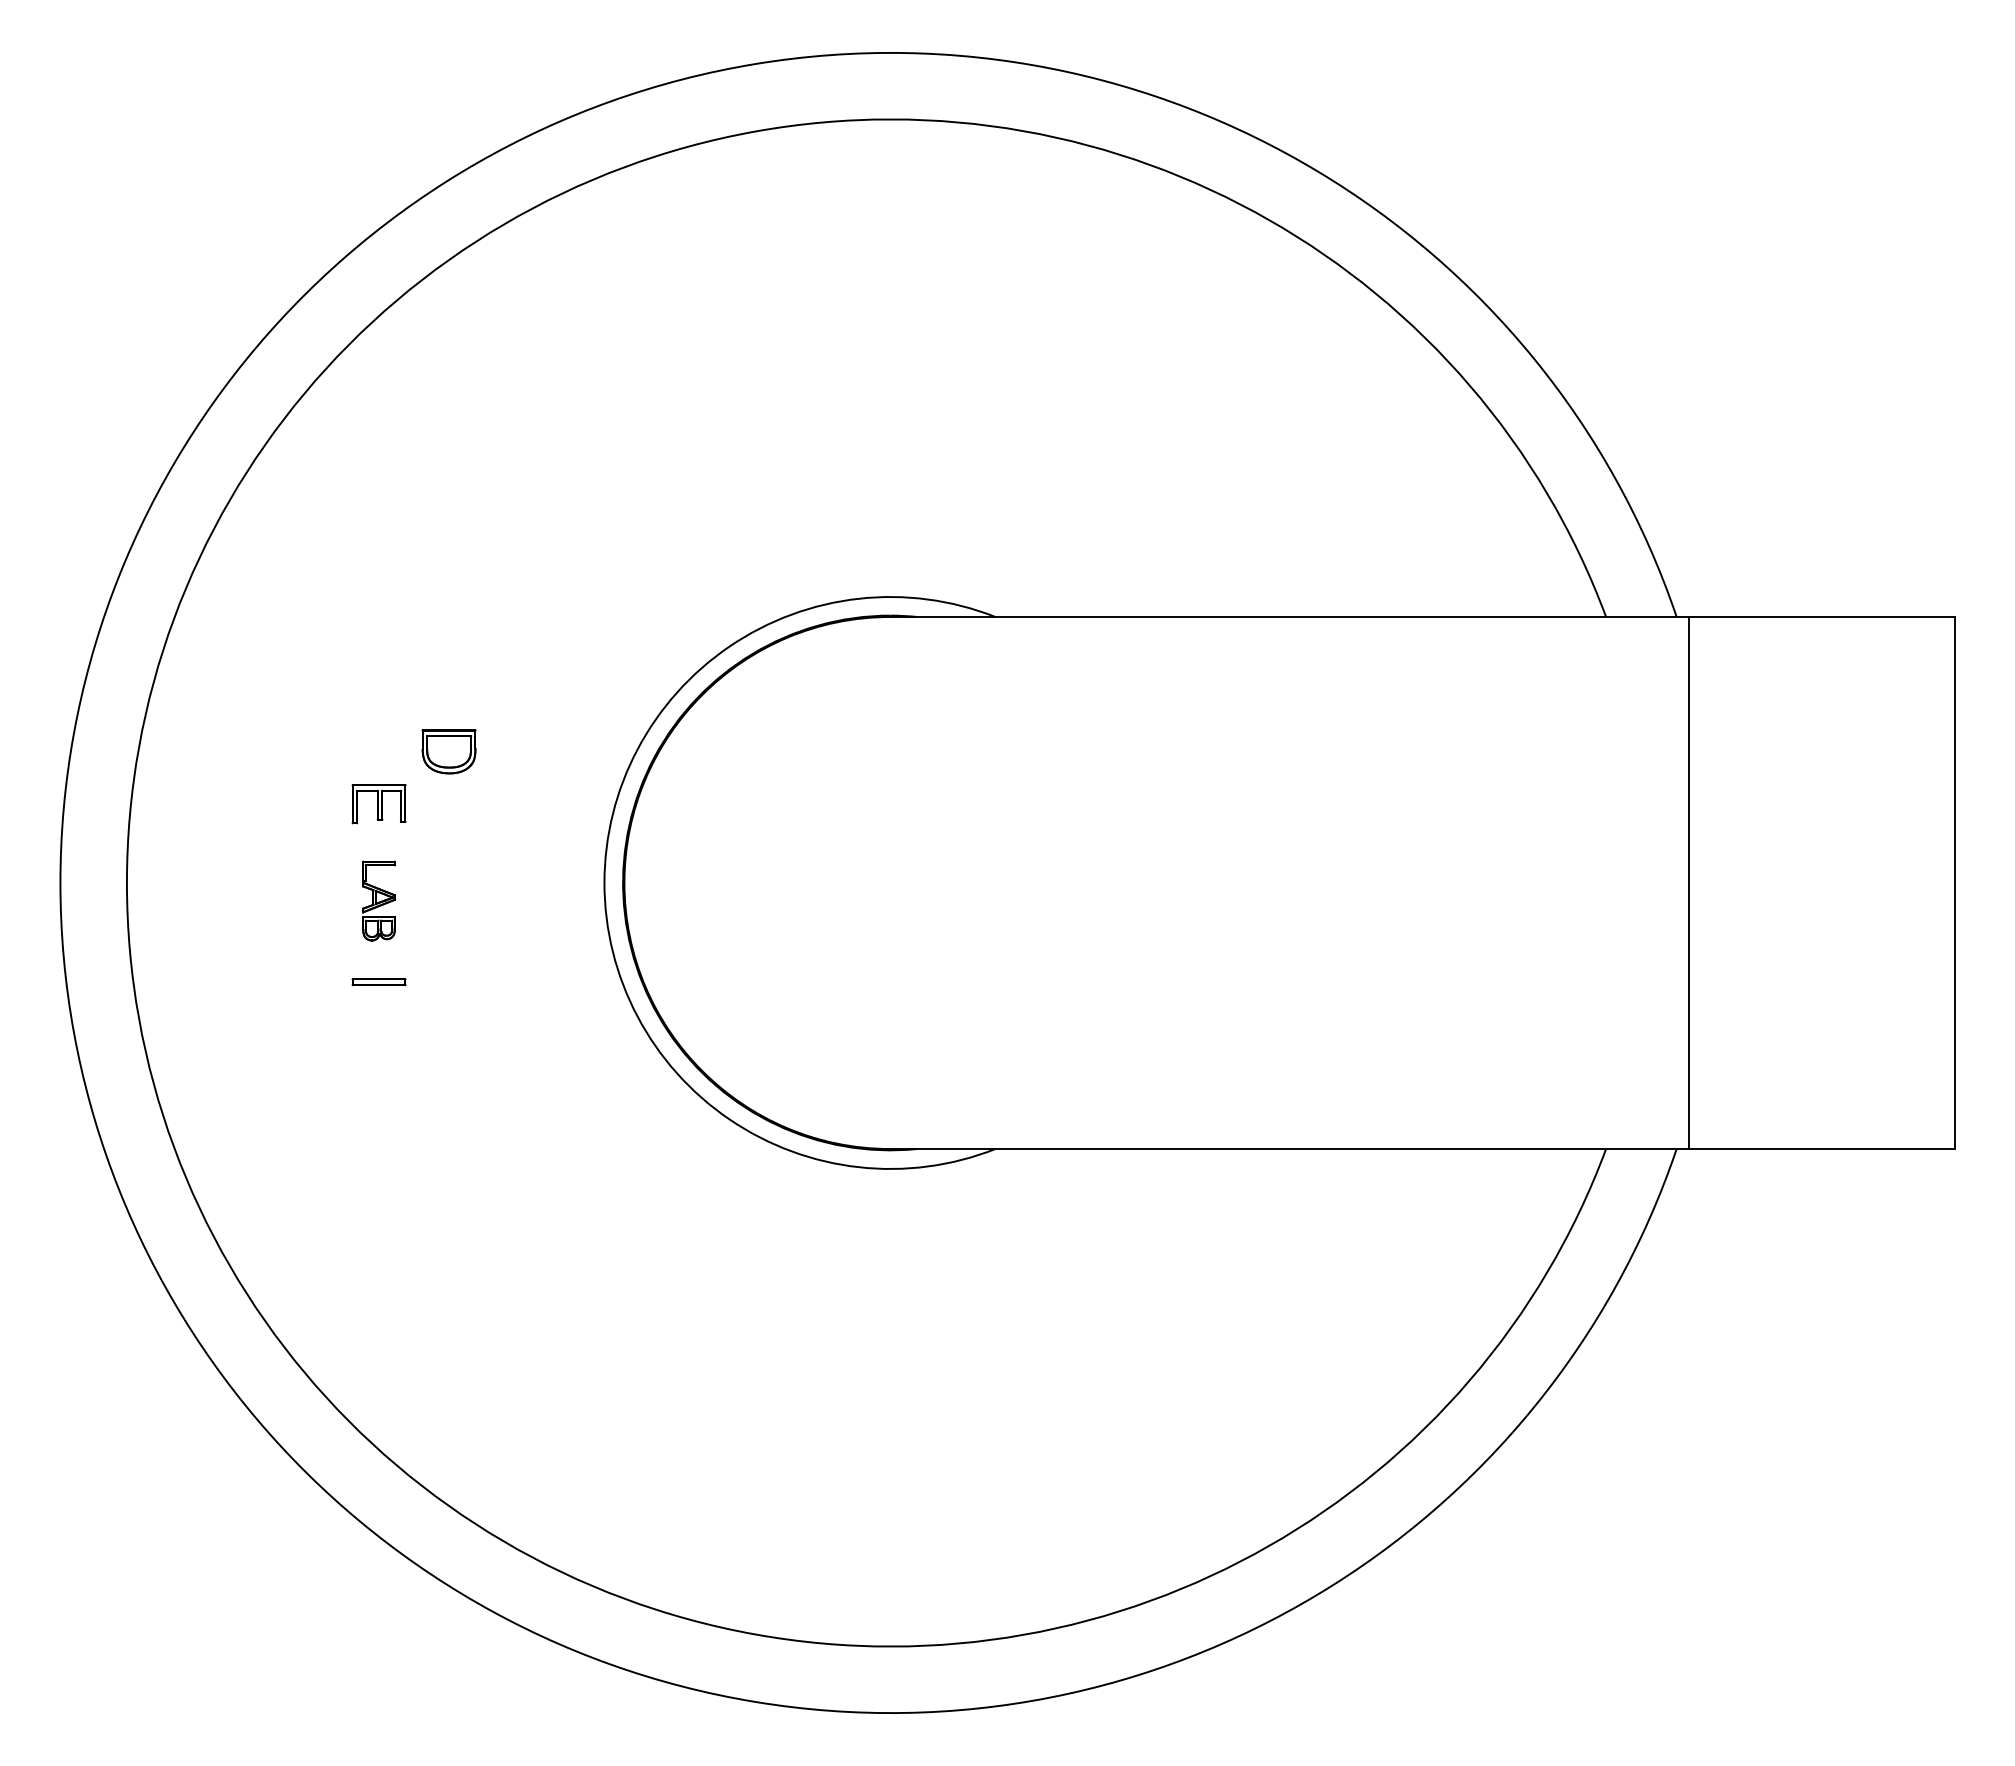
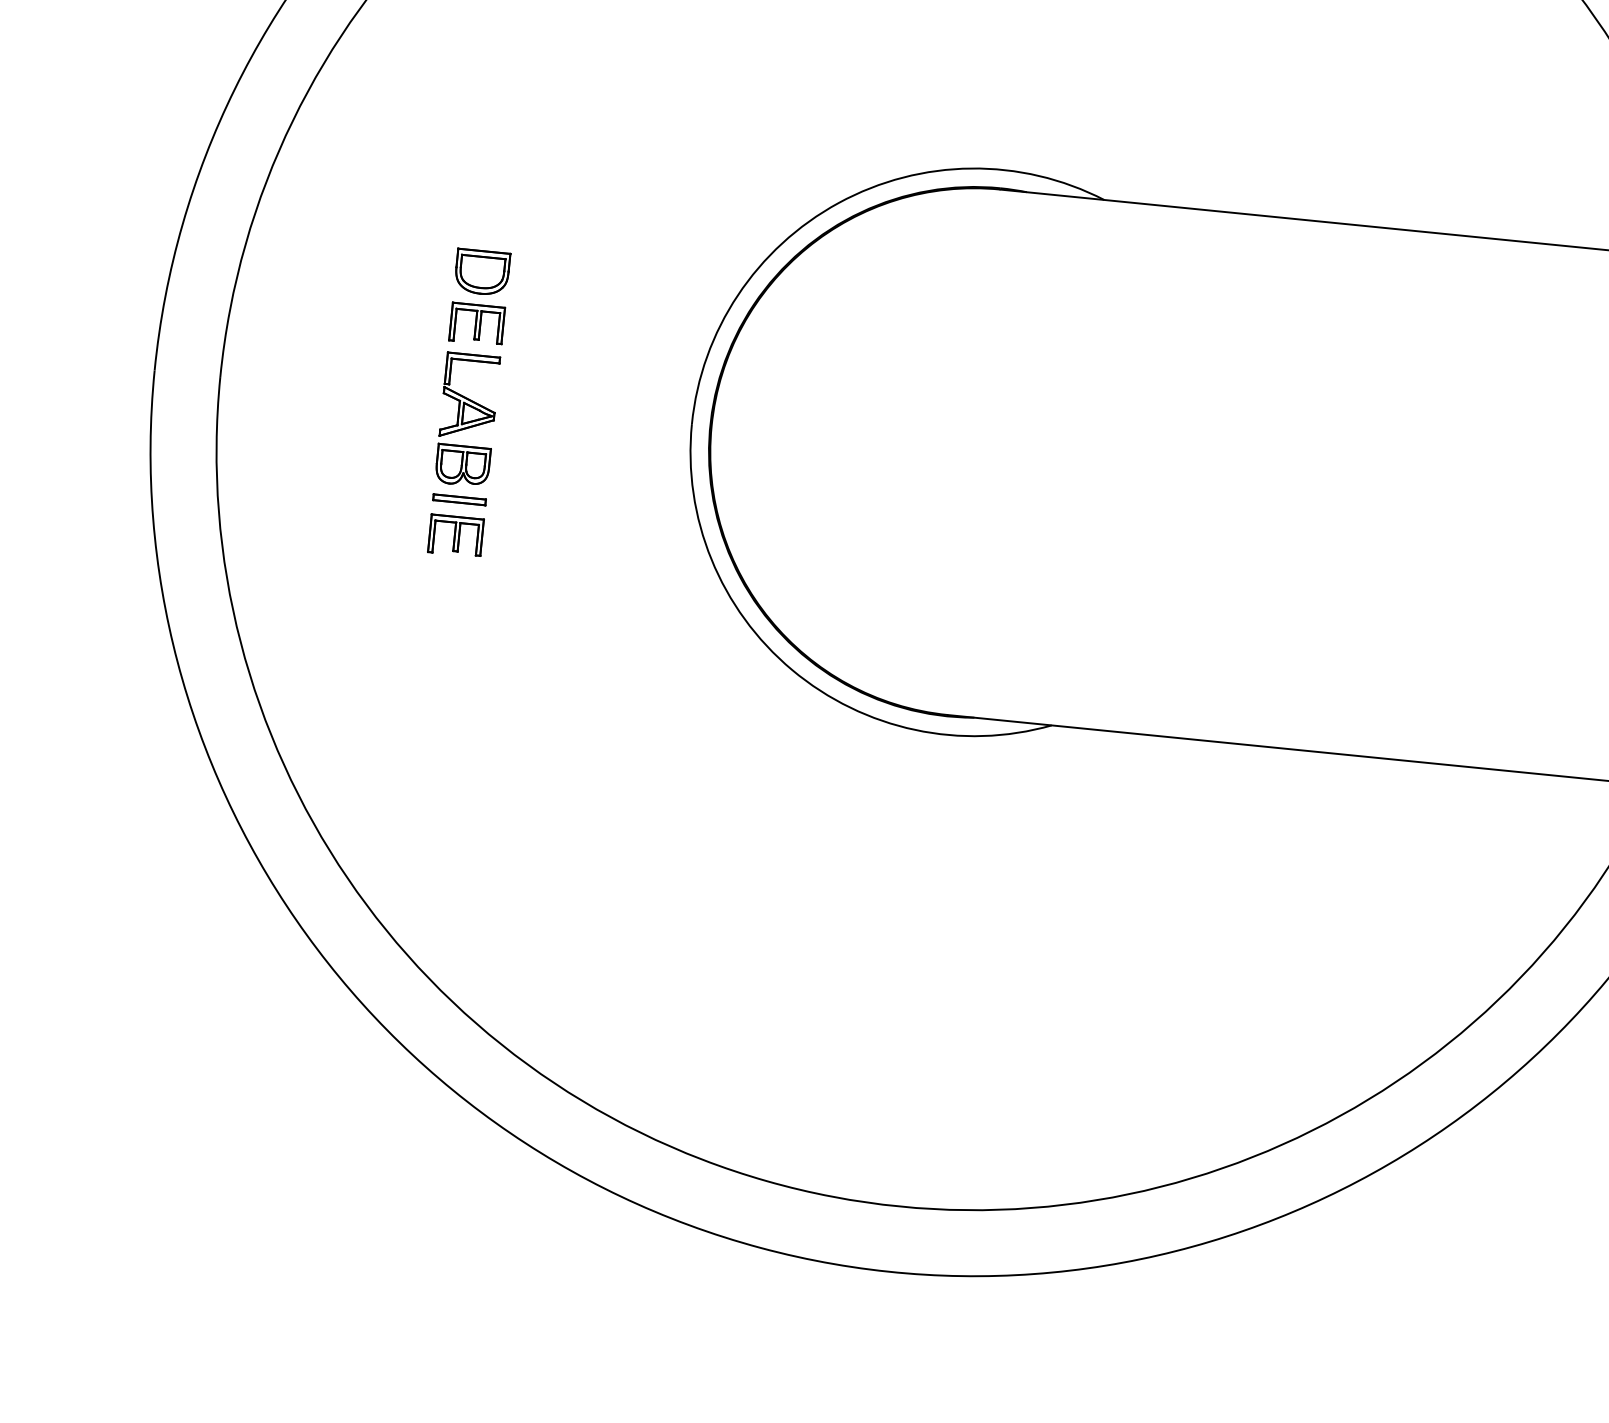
part: (448, 751) -> (481, 272), moved
part: (378, 900) -> (467, 419), size x1.67
part: (378, 1018) -> (455, 535), added

